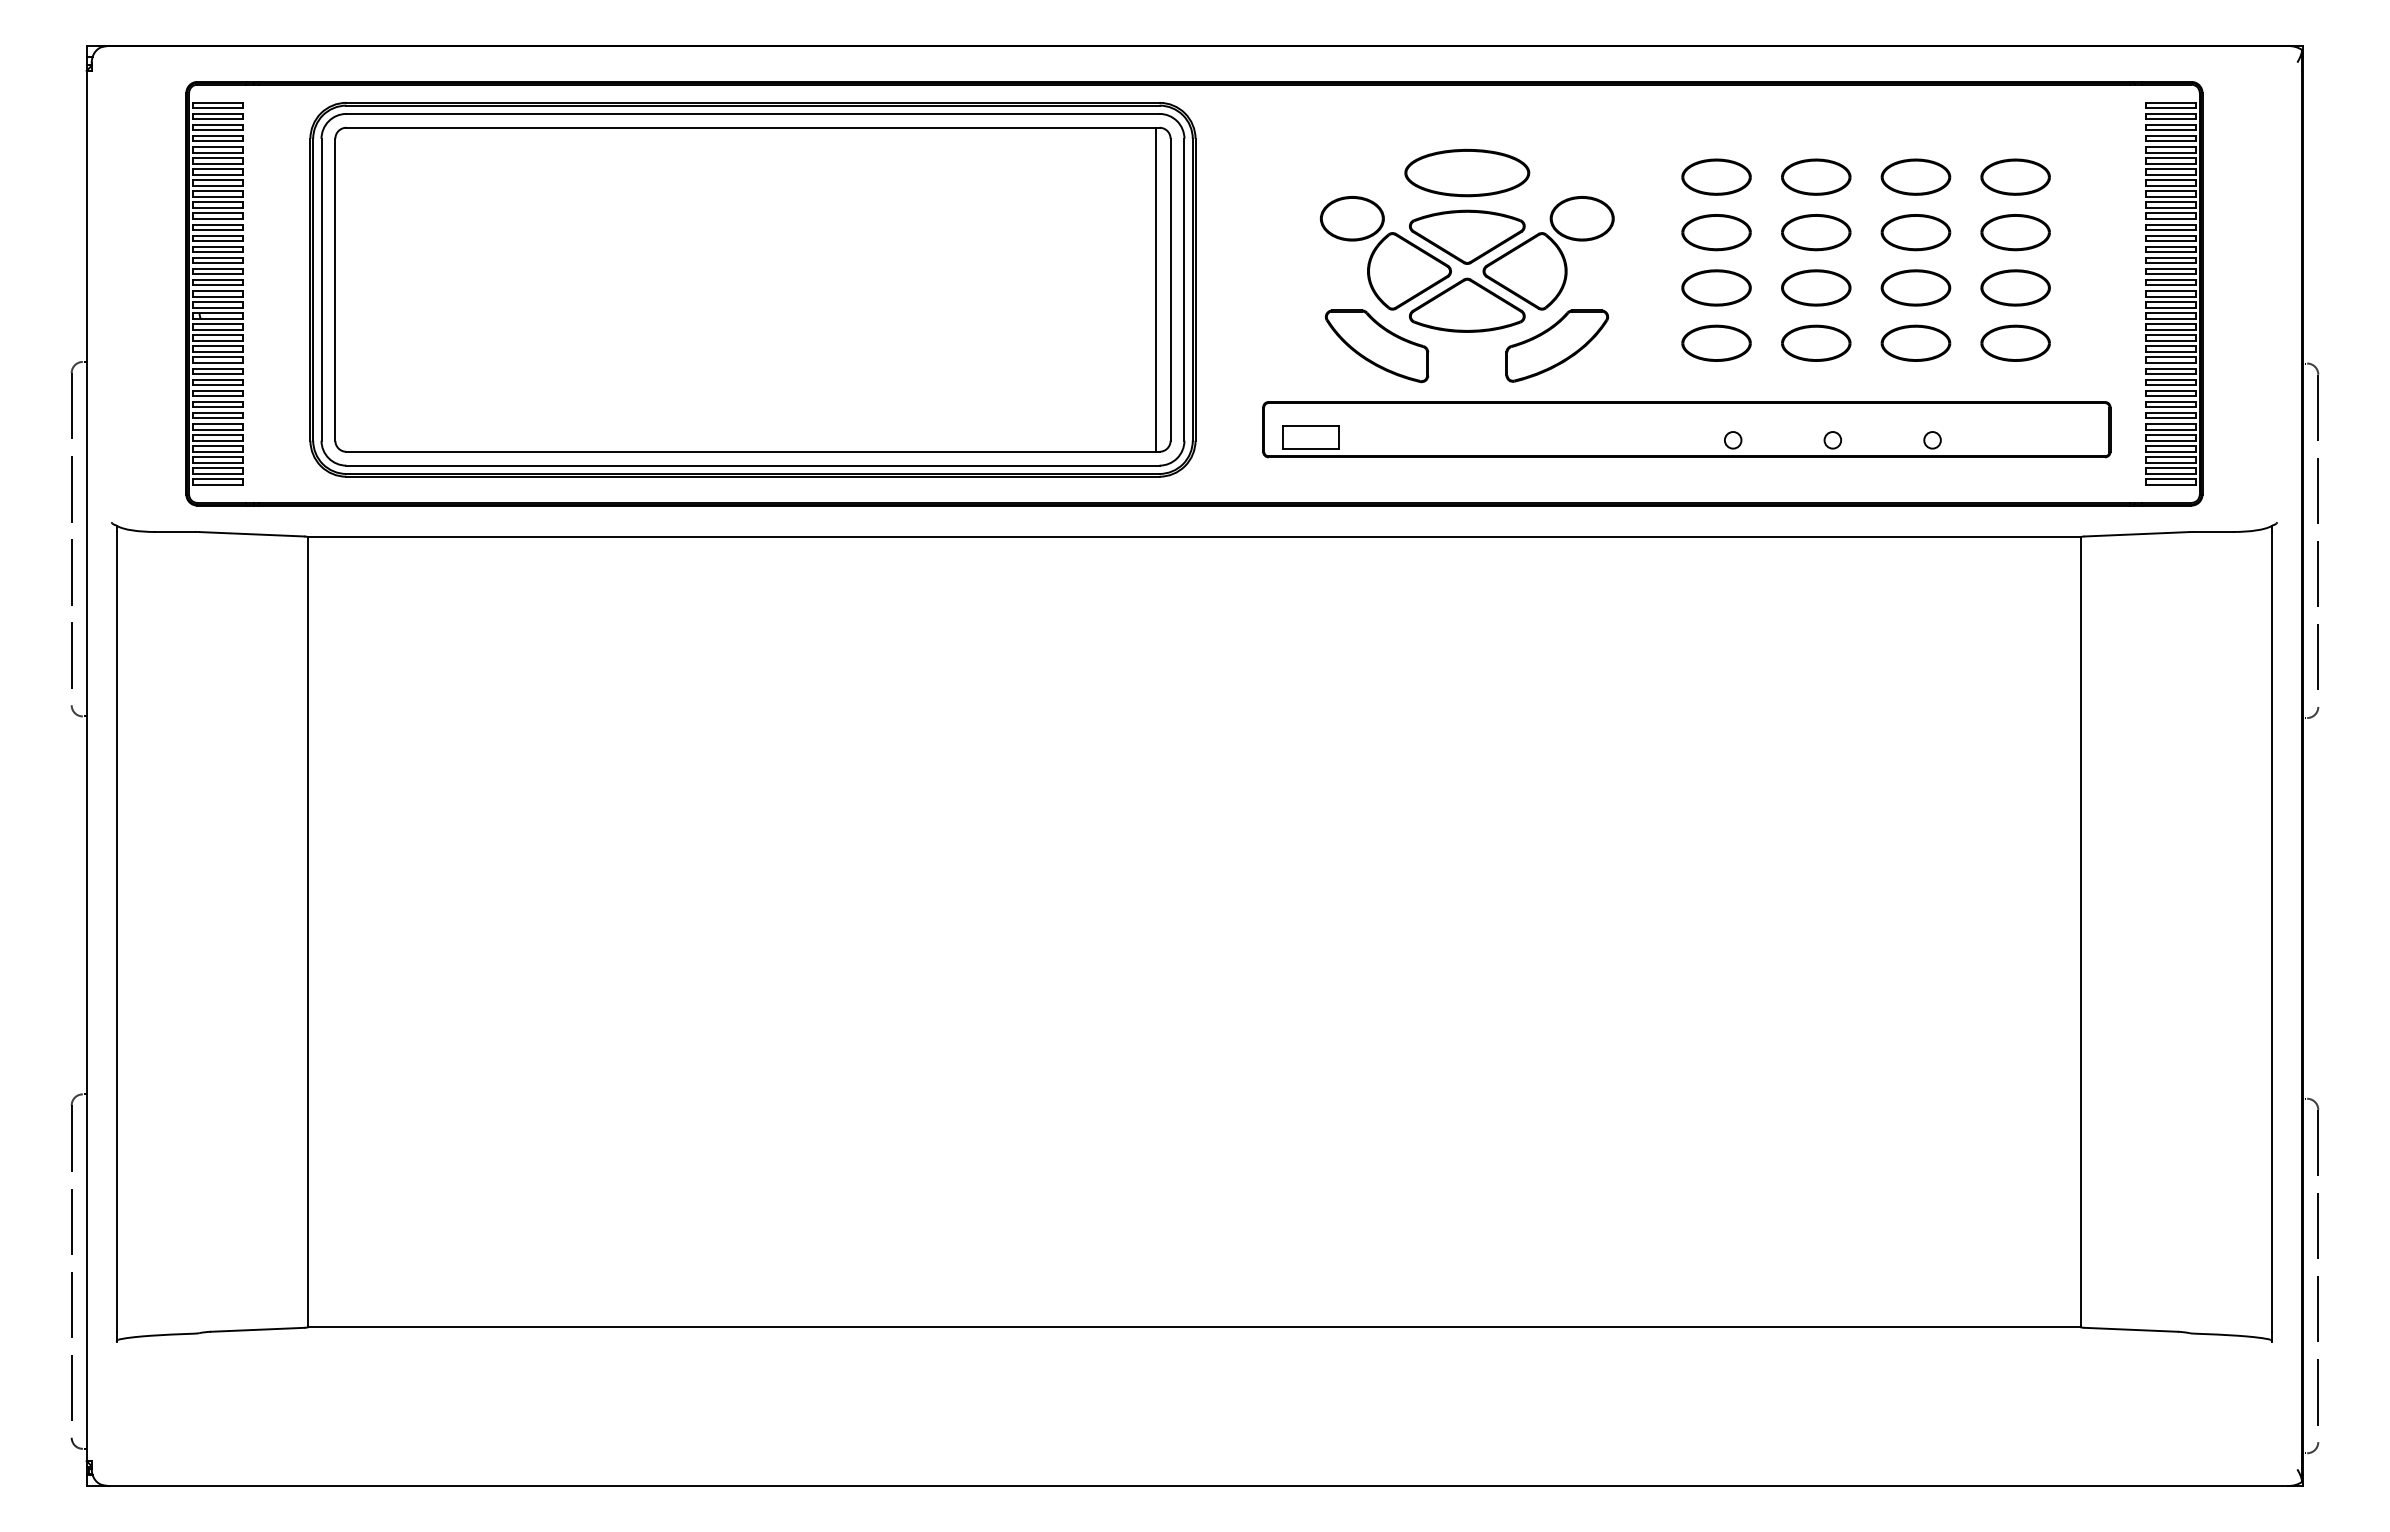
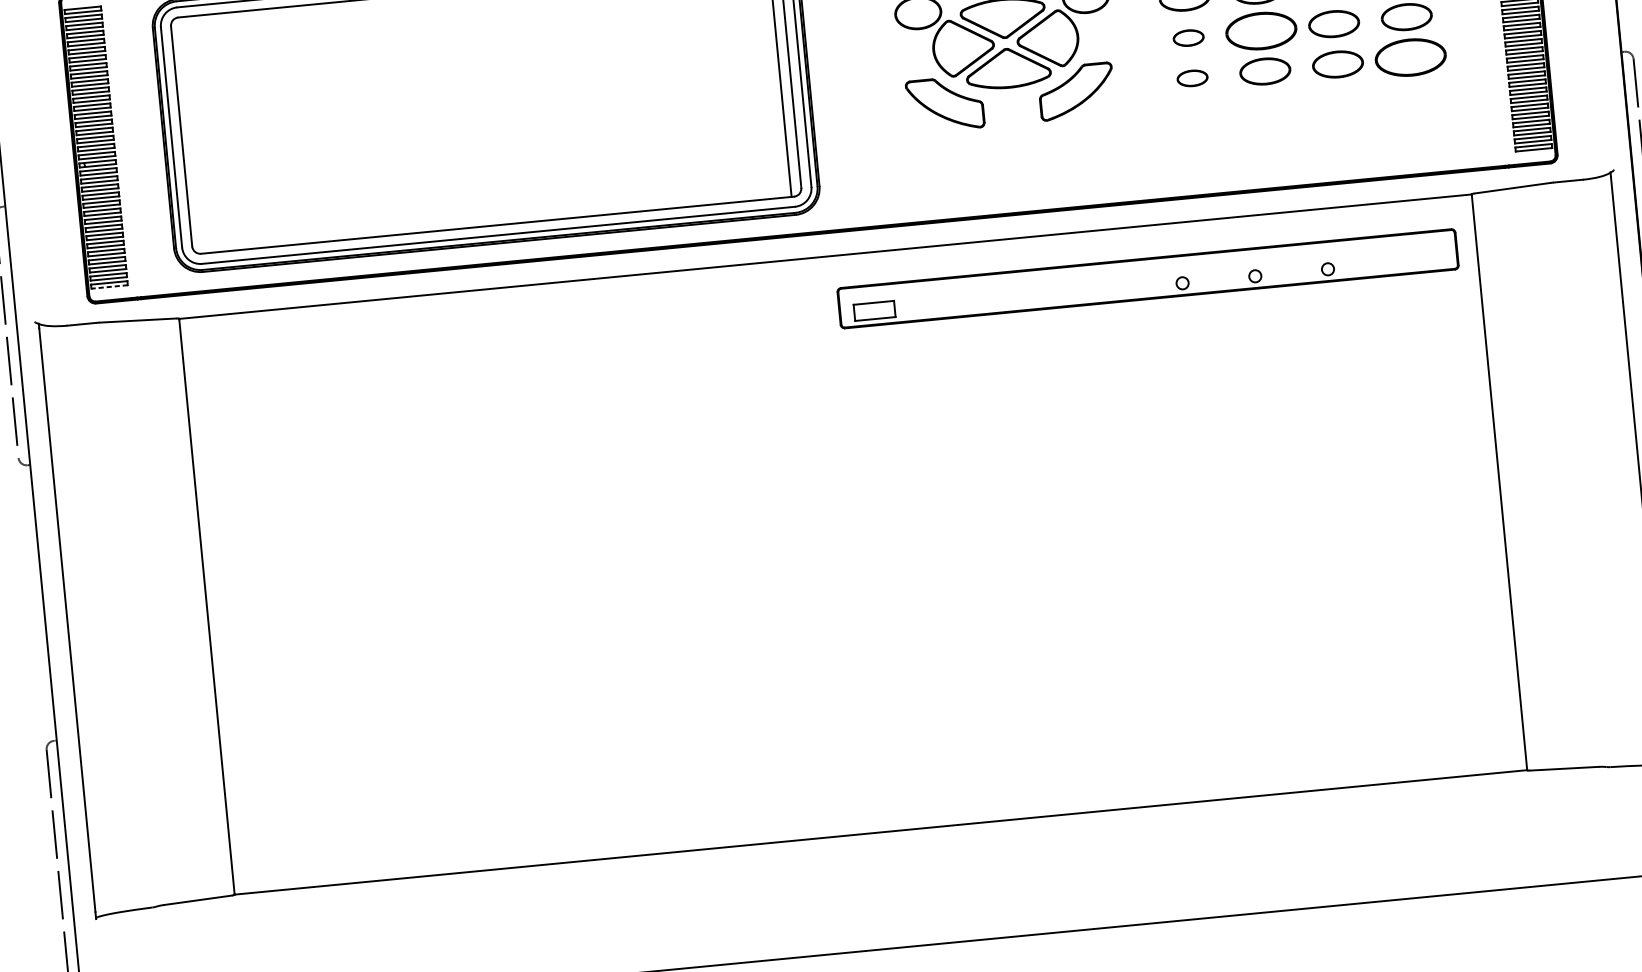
part: (1716, 287) -> (1188, 37), size x0.6
part: (1816, 287) -> (1261, 30), size x1.4
part: (1716, 342) -> (1192, 77), size x0.6
part: (2015, 342) -> (1410, 56), size x1.4
part: (1686, 429) -> (1147, 278), moved
line: (217, 484) -> (109, 286), solid -> dashed

